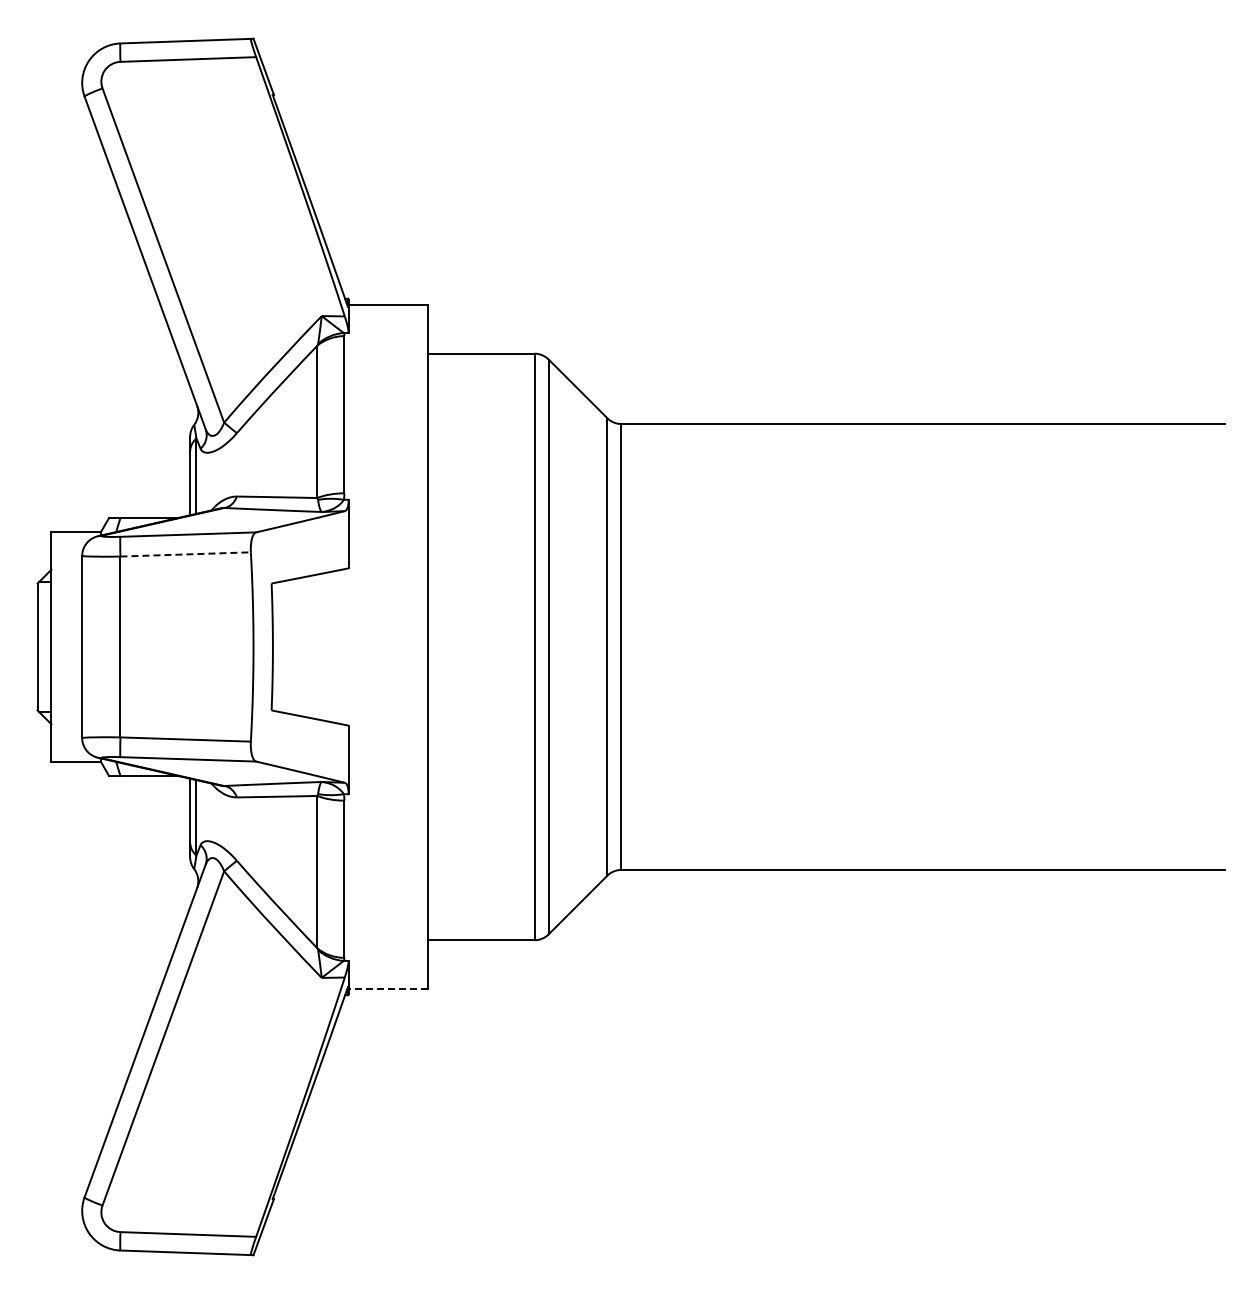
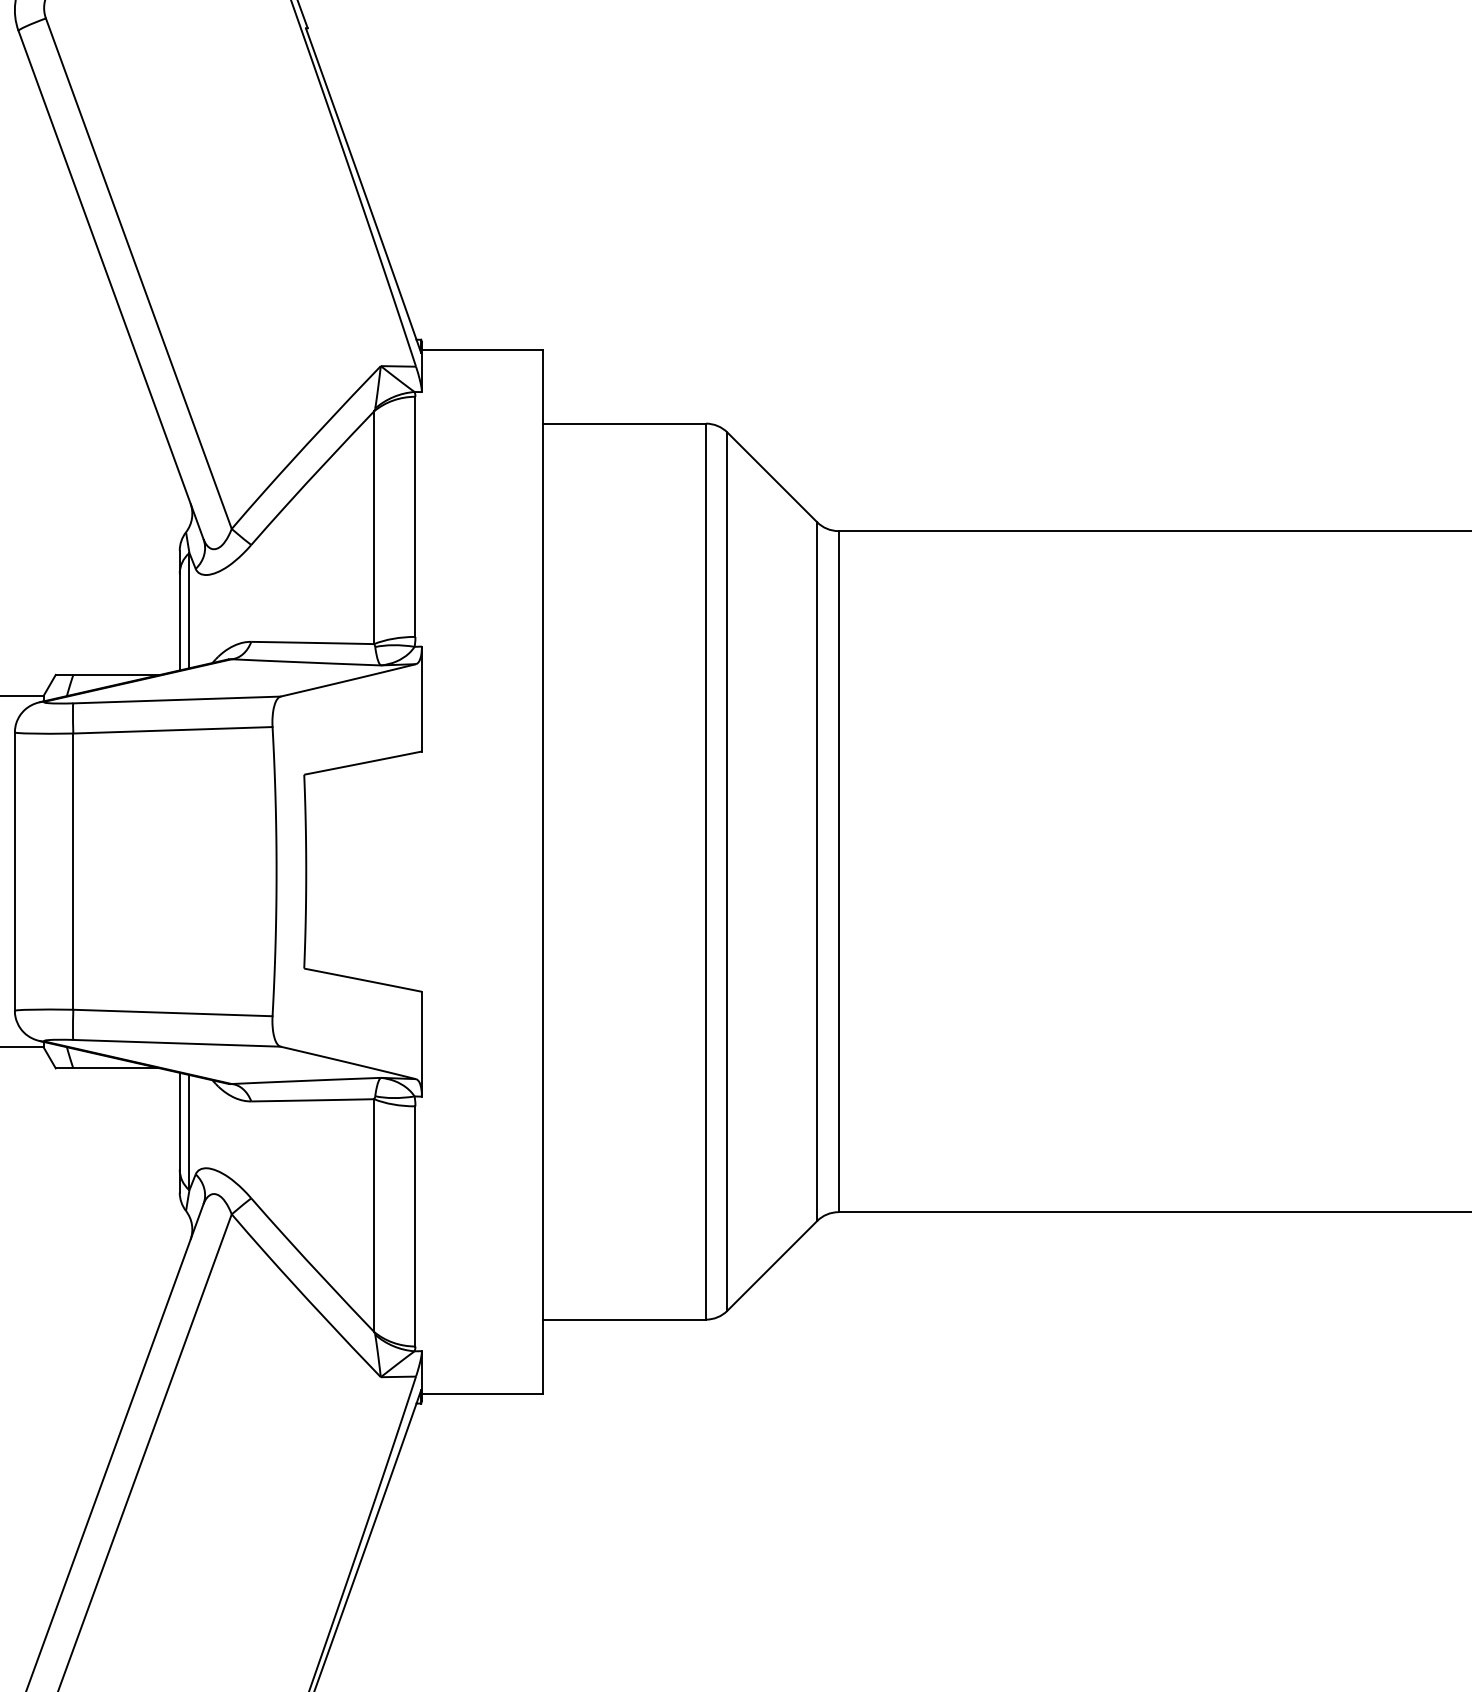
line: (186, 554) -> (174, 730), dashed -> solid
line: (388, 988) -> (482, 1393), dashed -> solid

